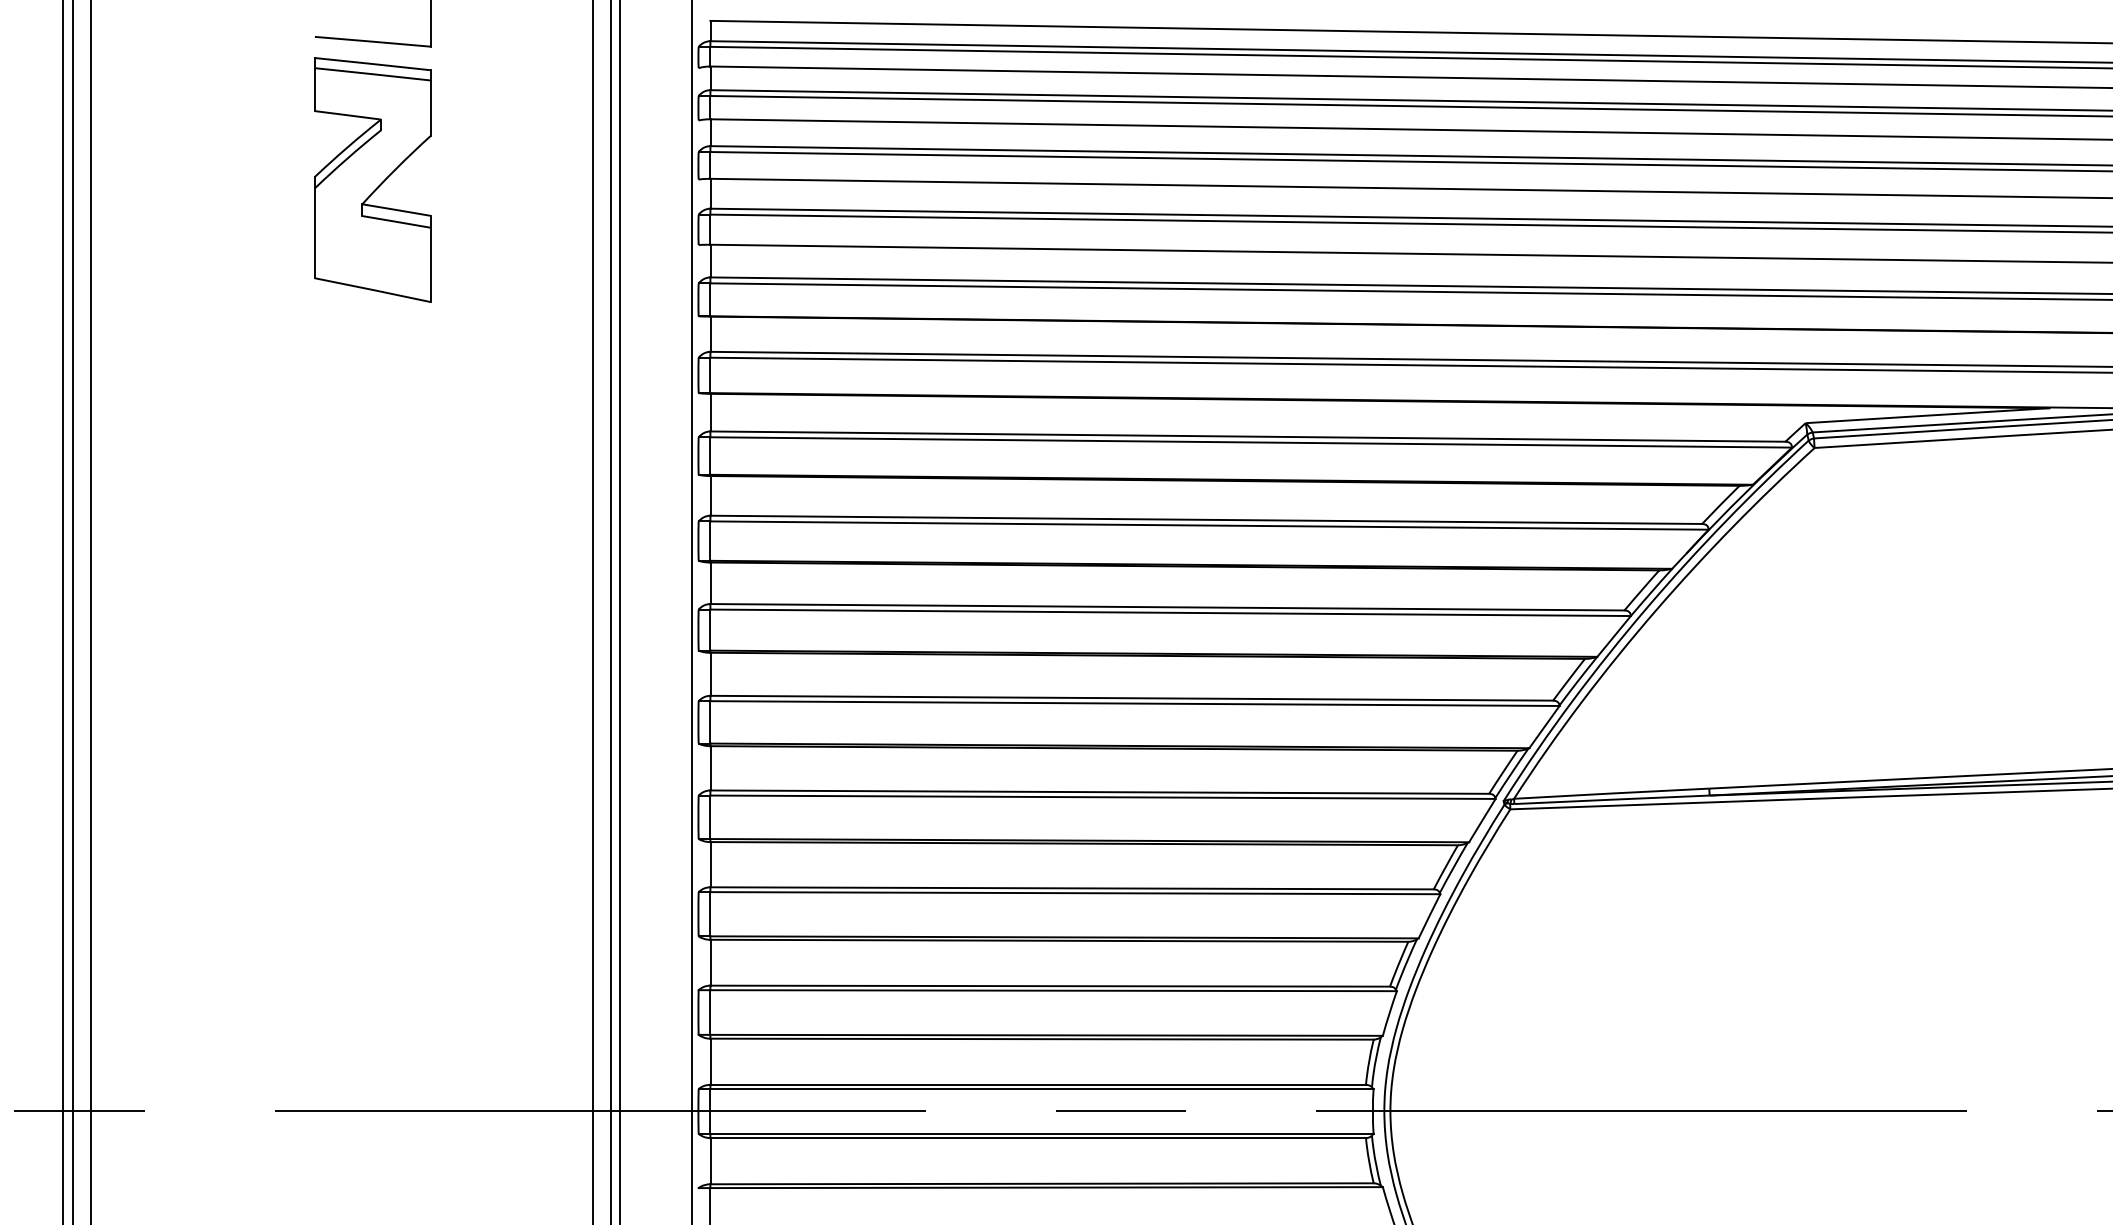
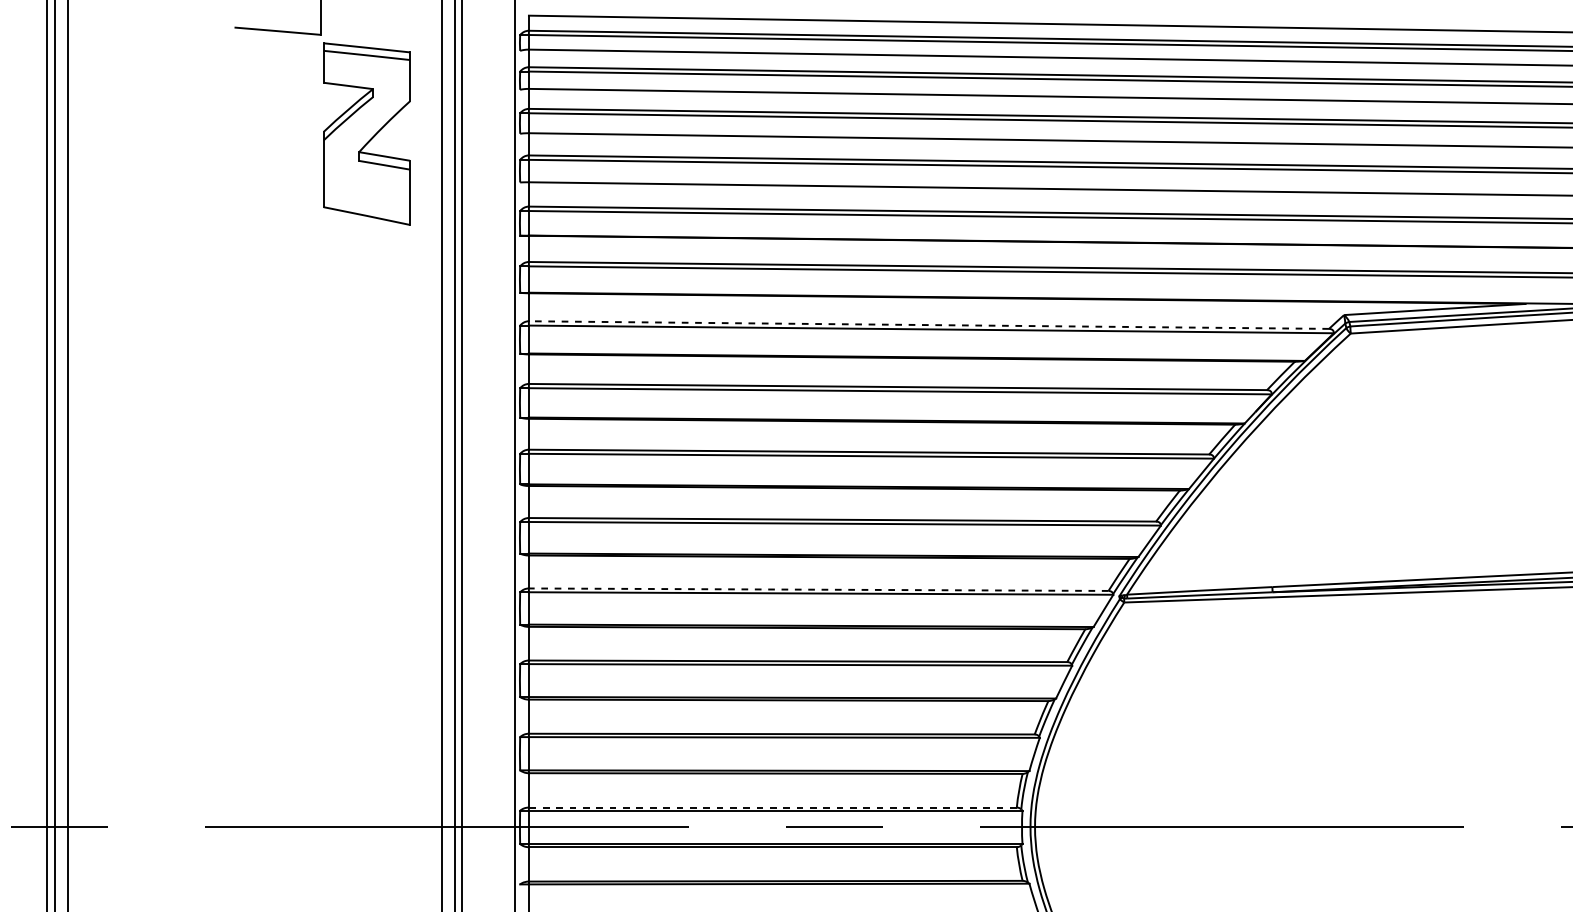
part: (372, 179) -> (366, 133), moved
line: (1247, 436) -> (928, 325), solid -> dashed
line: (1099, 792) -> (818, 589), solid -> dashed
line: (1038, 1084) -> (773, 807), solid -> dashed

